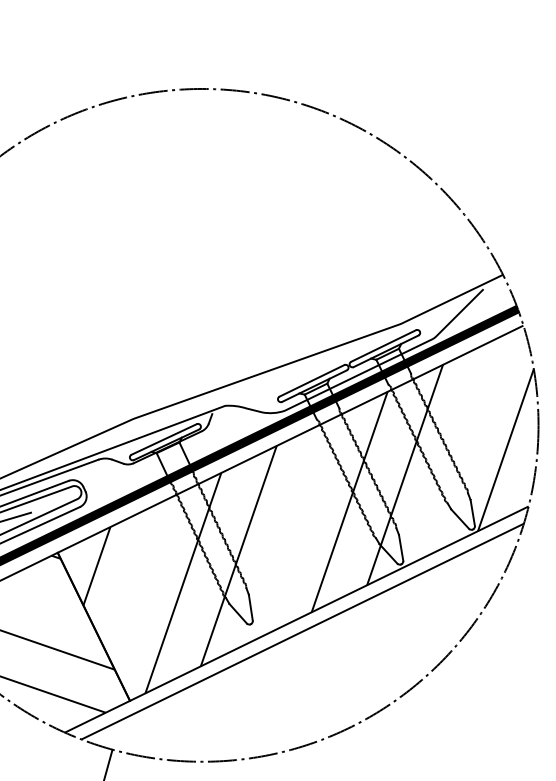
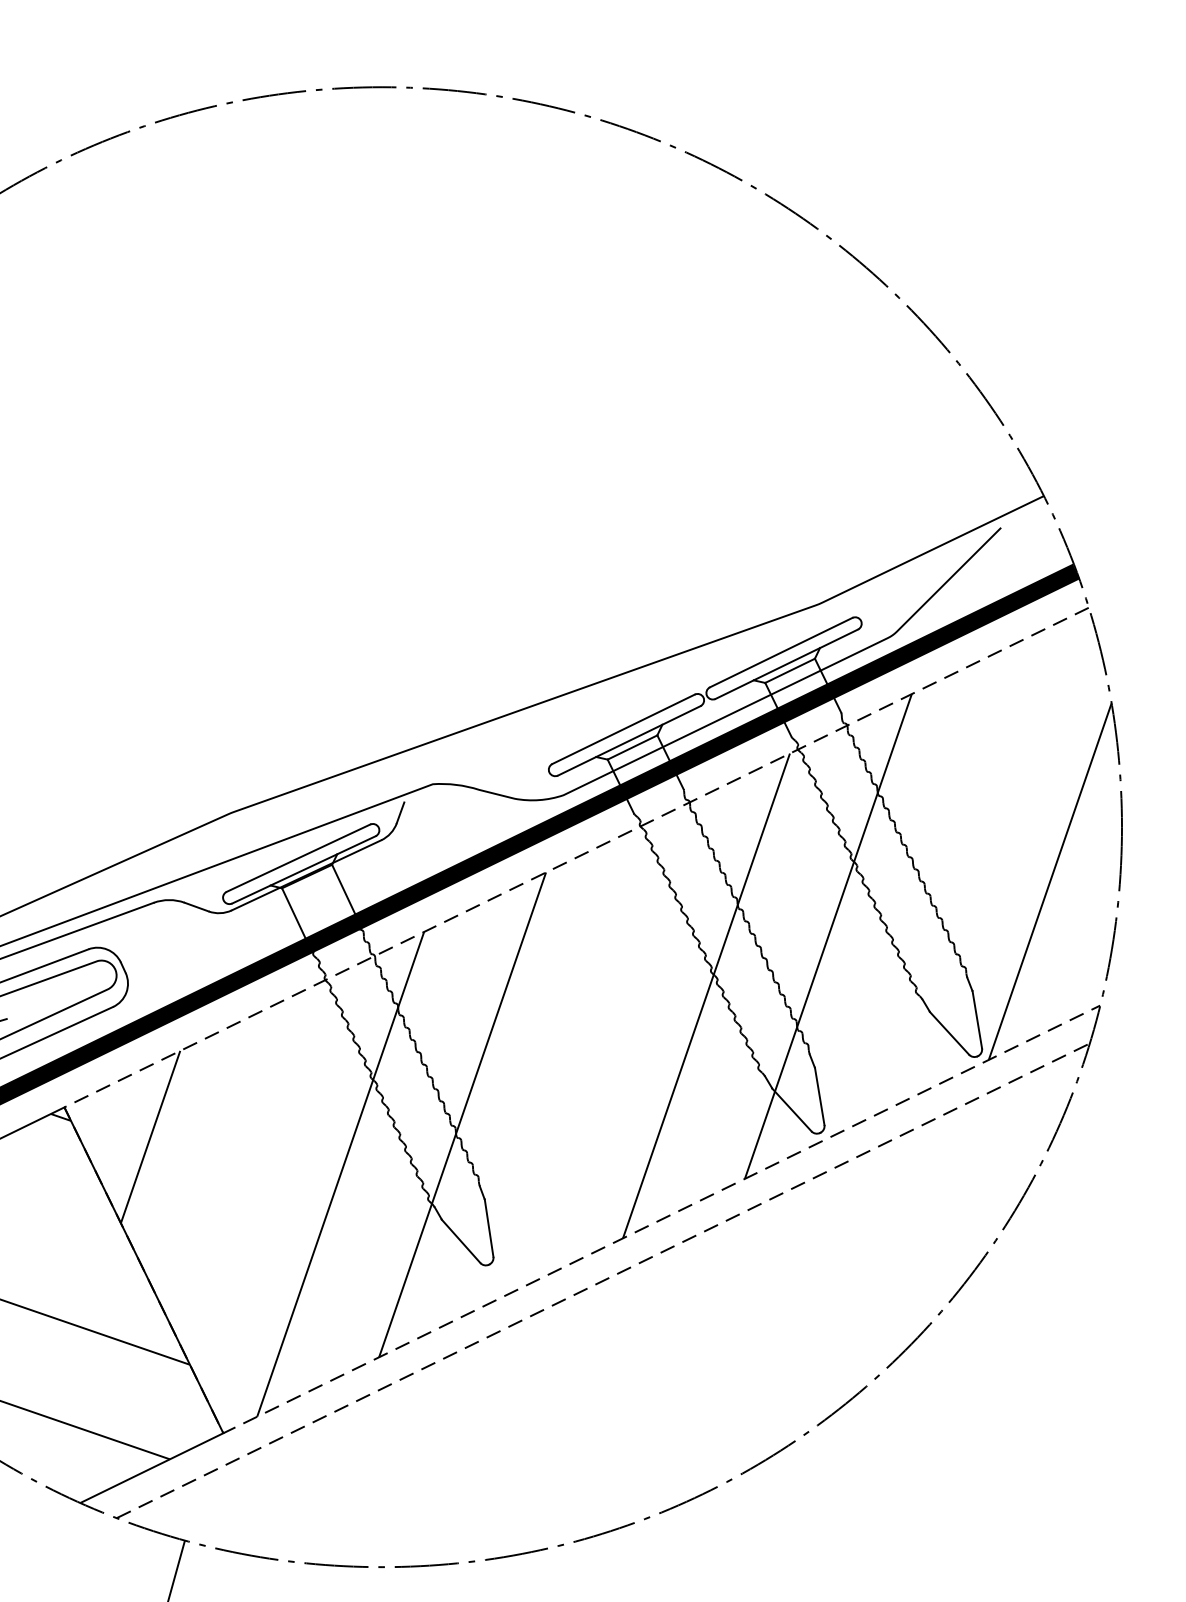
line: (77, 593) -> (107, 1197), solid -> dashed
line: (302, 631) -> (602, 1280), solid -> dashed

